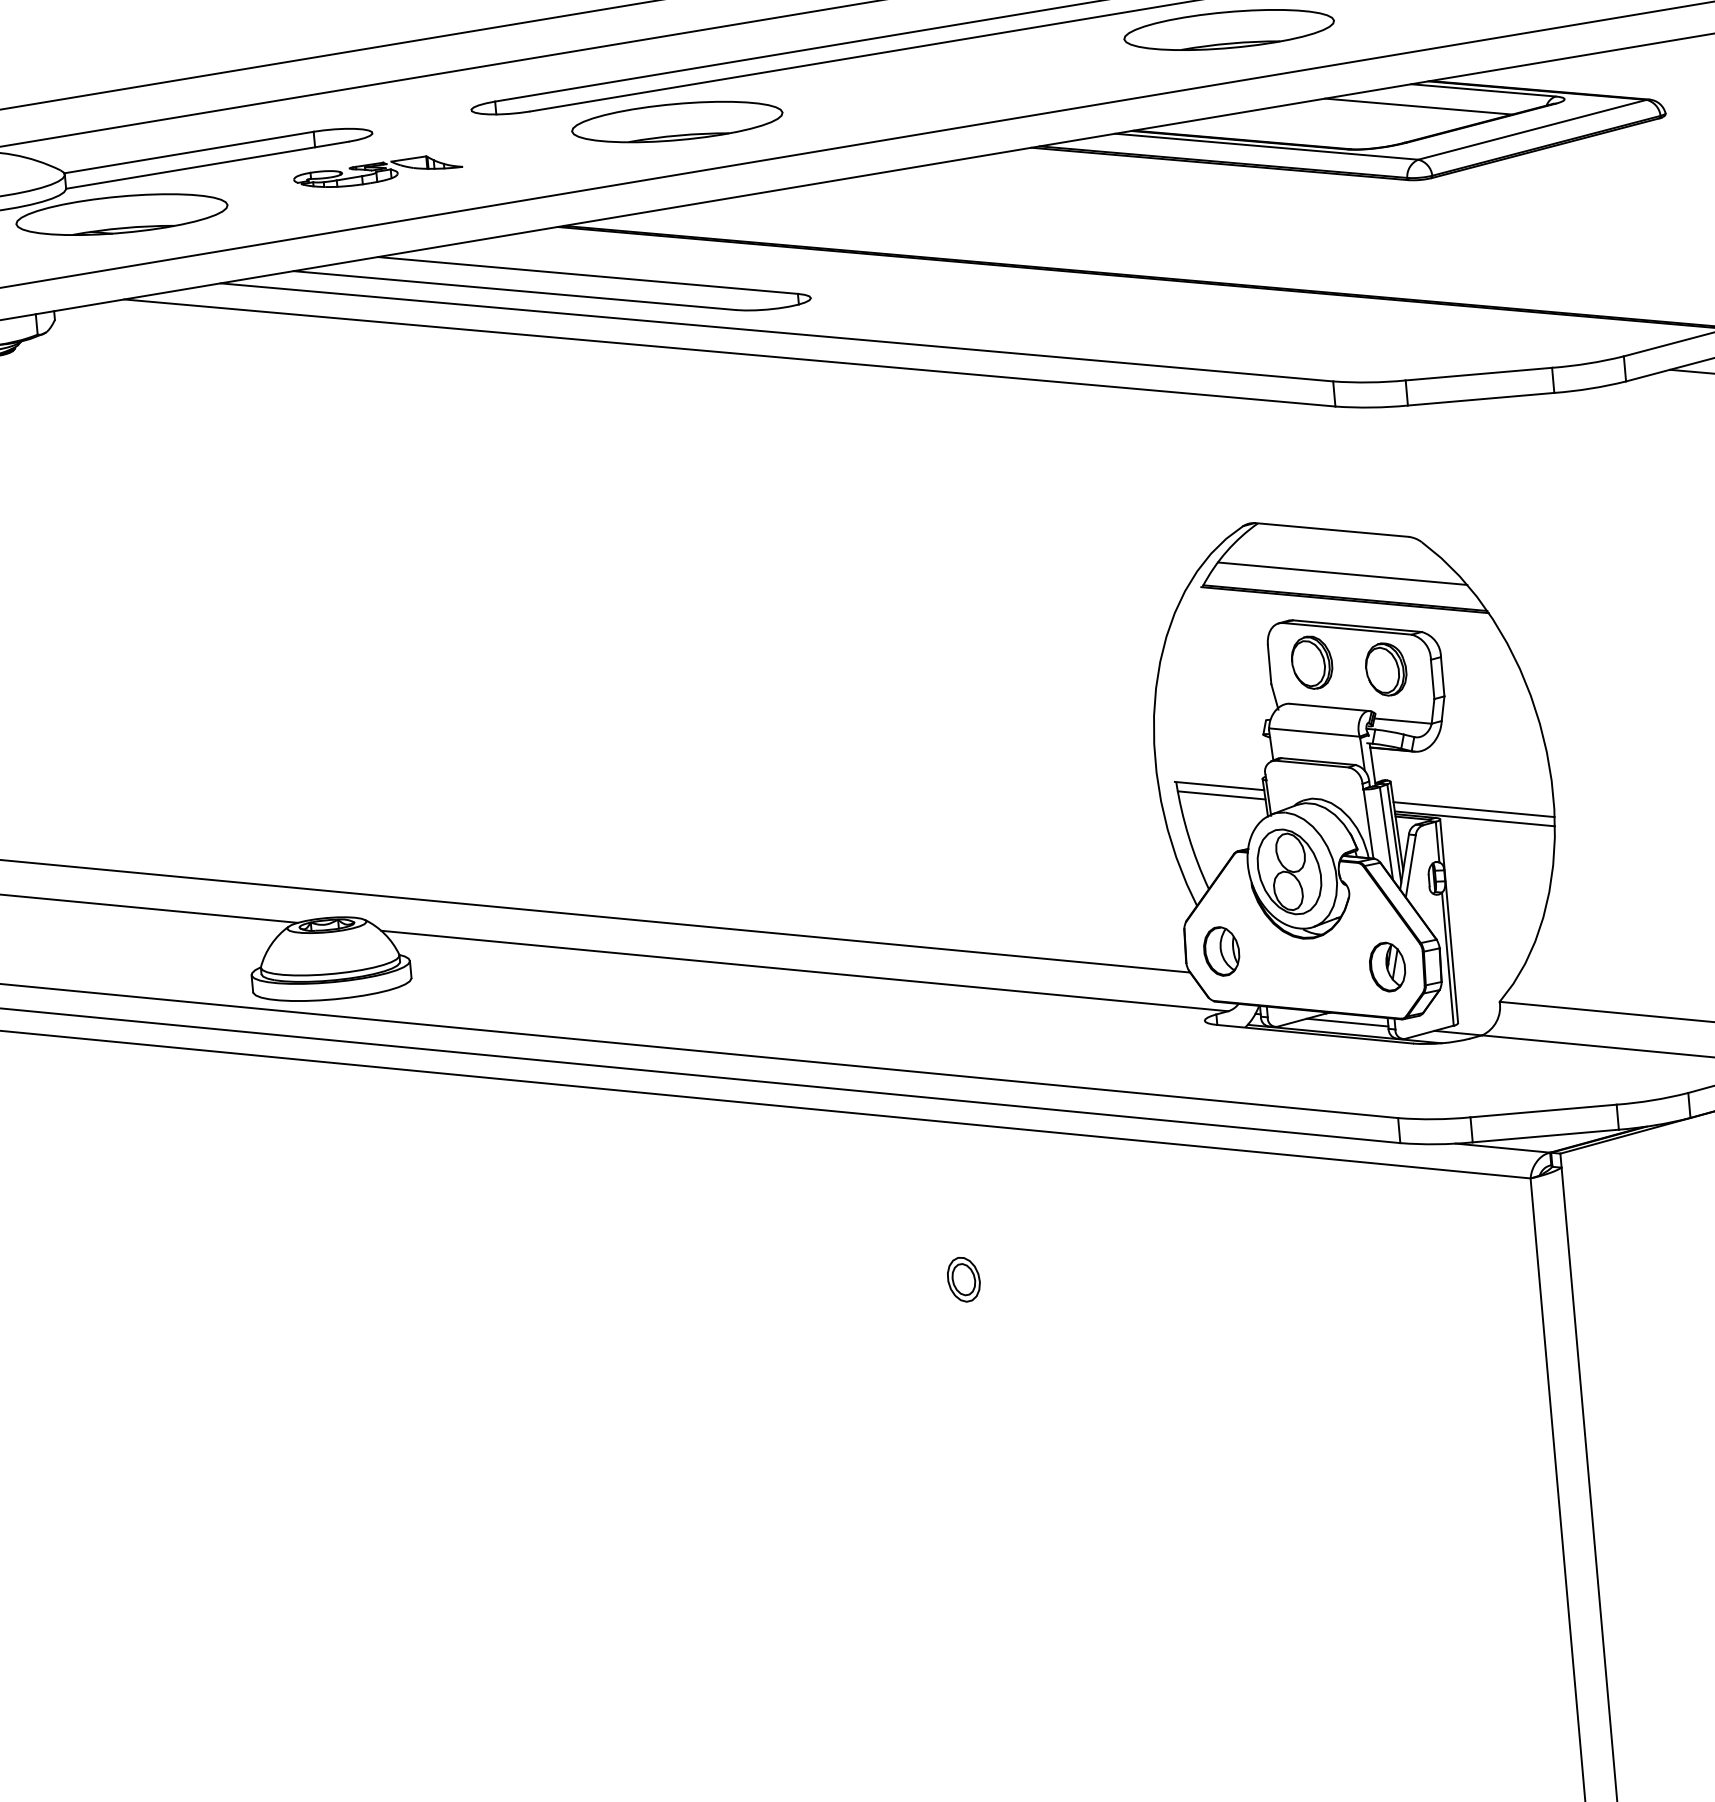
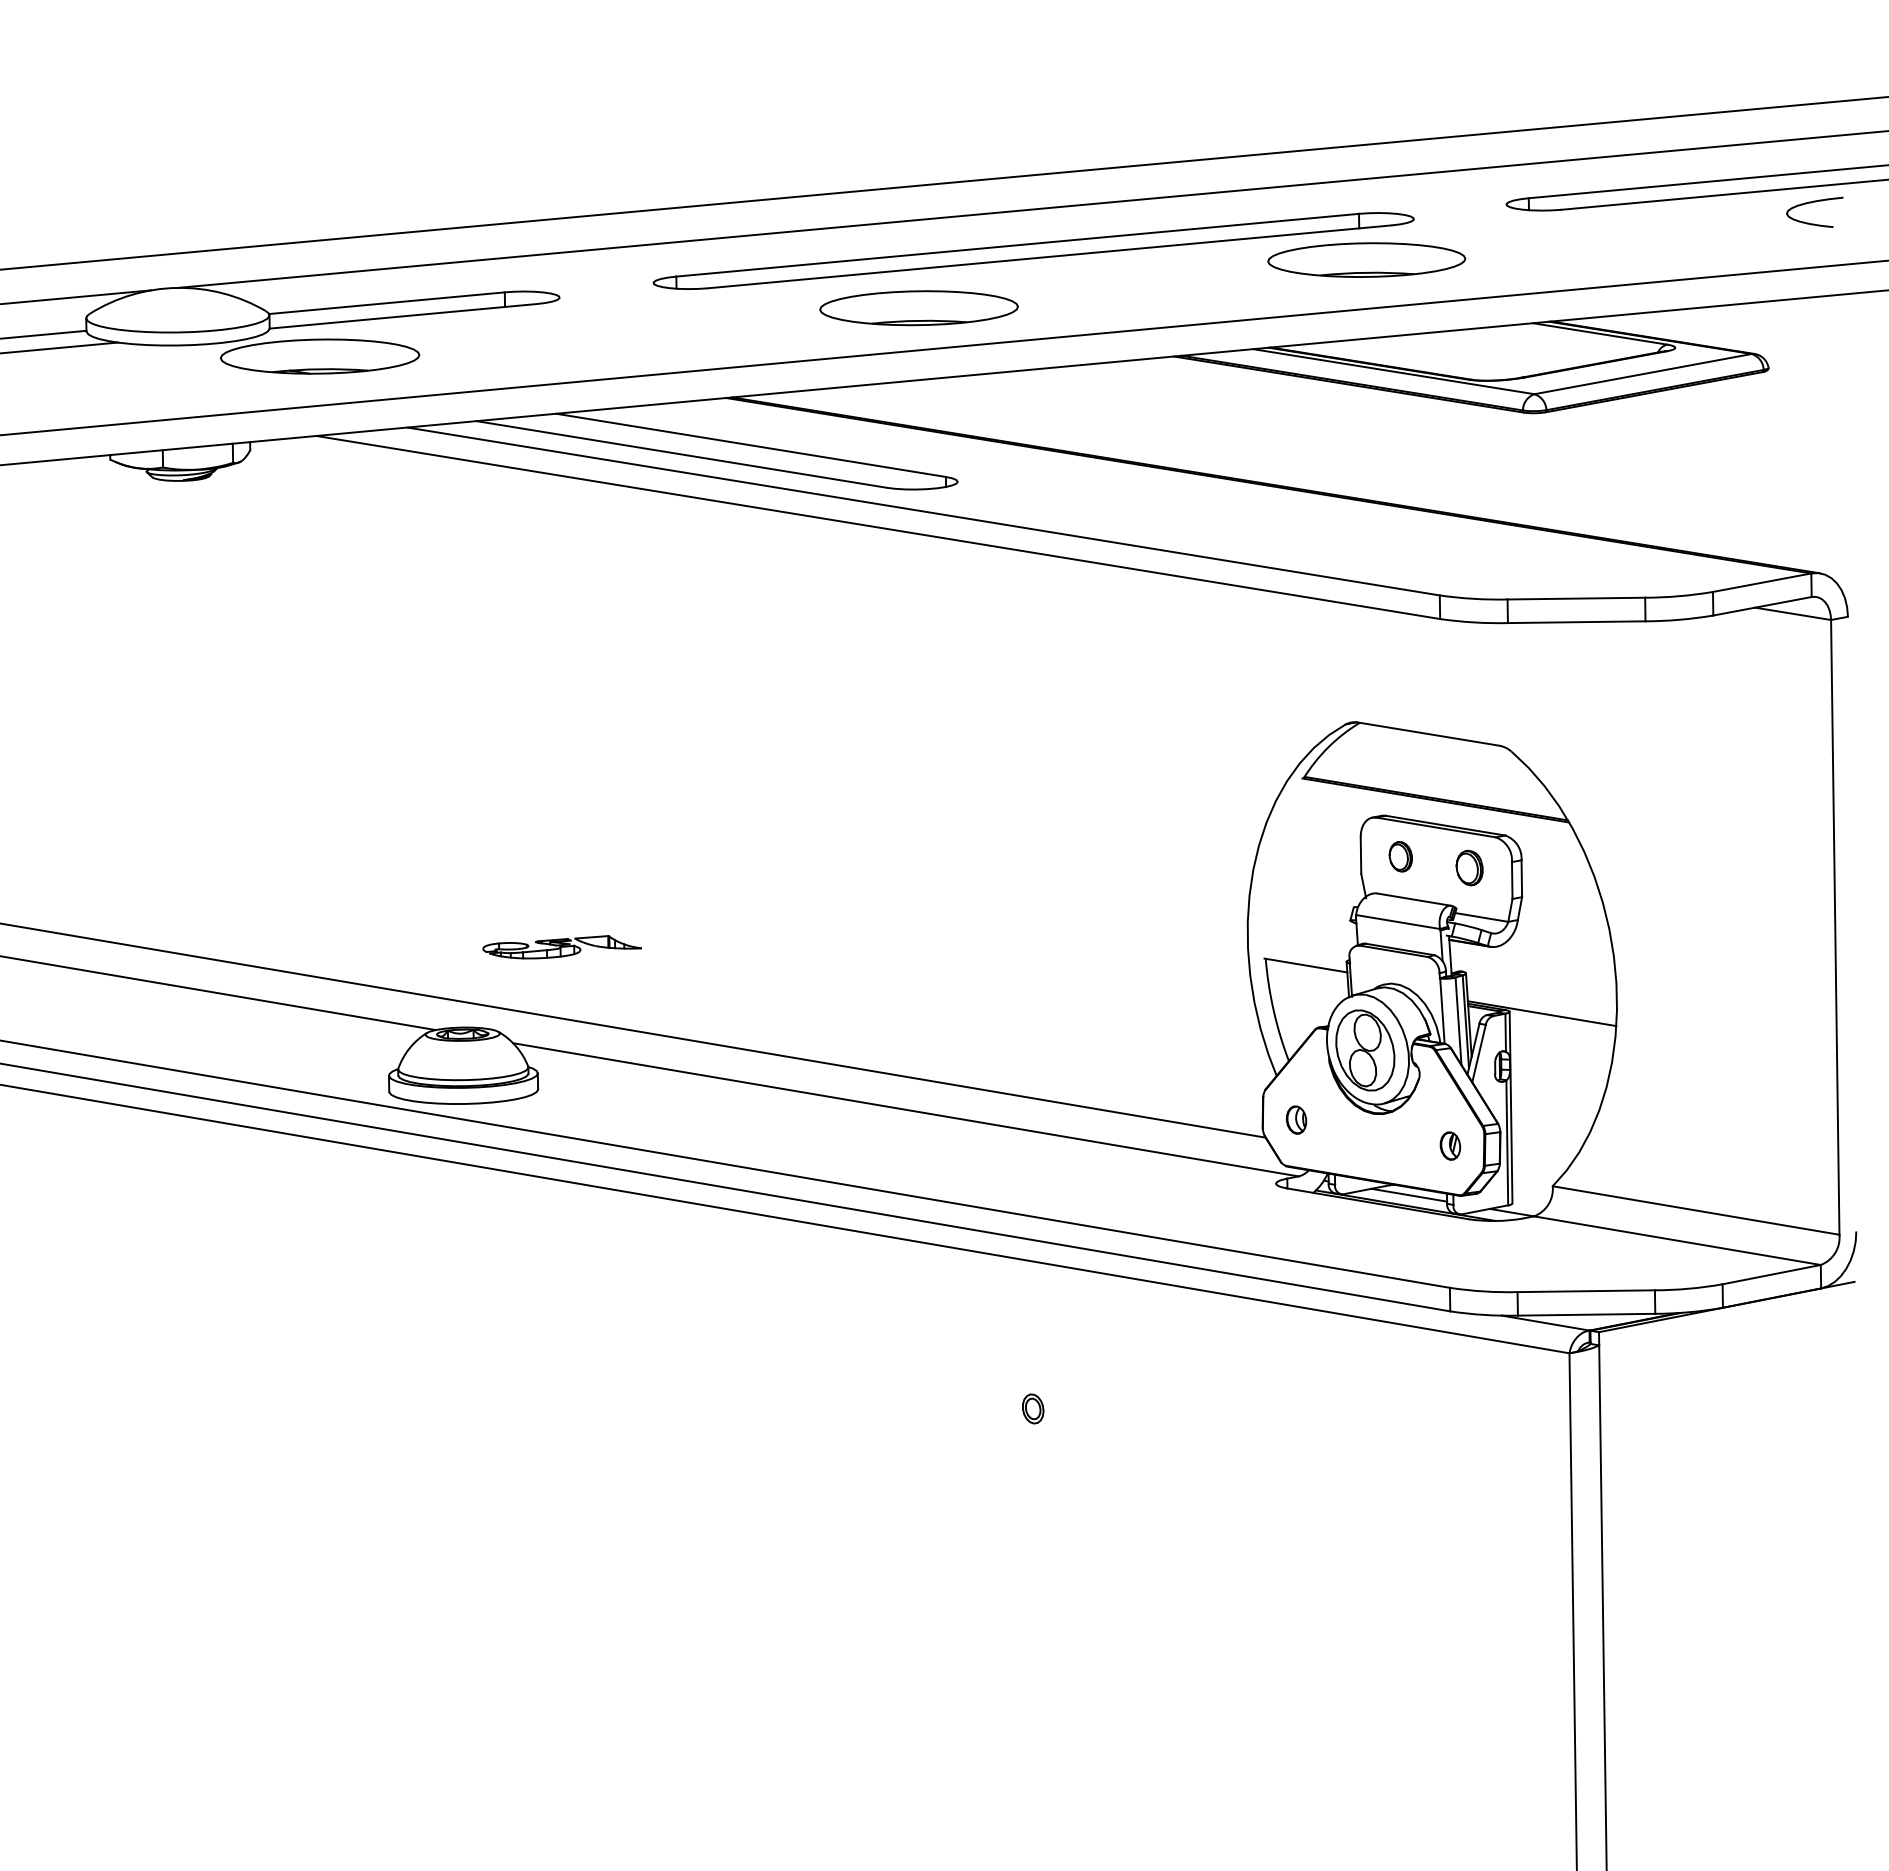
line: (1418, 106) -> (1538, 344), removed
part: (676, 122) -> (918, 308), moved
part: (377, 172) -> (561, 947), moved
line: (1342, 573) -> (1435, 775), removed
part: (1311, 662) -> (1400, 856), size x0.6
part: (1386, 668) -> (1469, 867), size x0.7
line: (1220, 795) -> (1306, 974), removed
line: (1473, 809) -> (1541, 1004), removed
part: (1221, 950) -> (1296, 1119), size x0.6
part: (1387, 966) -> (1450, 1145), size x0.6
part: (963, 1279) -> (1032, 1408), size x0.7

